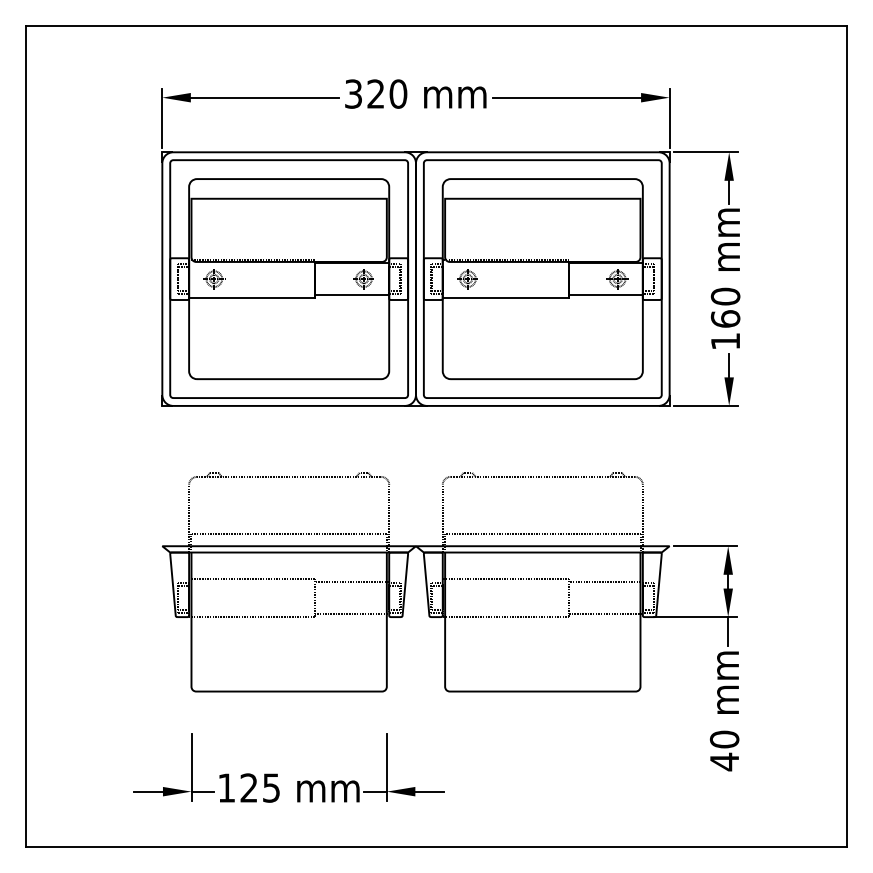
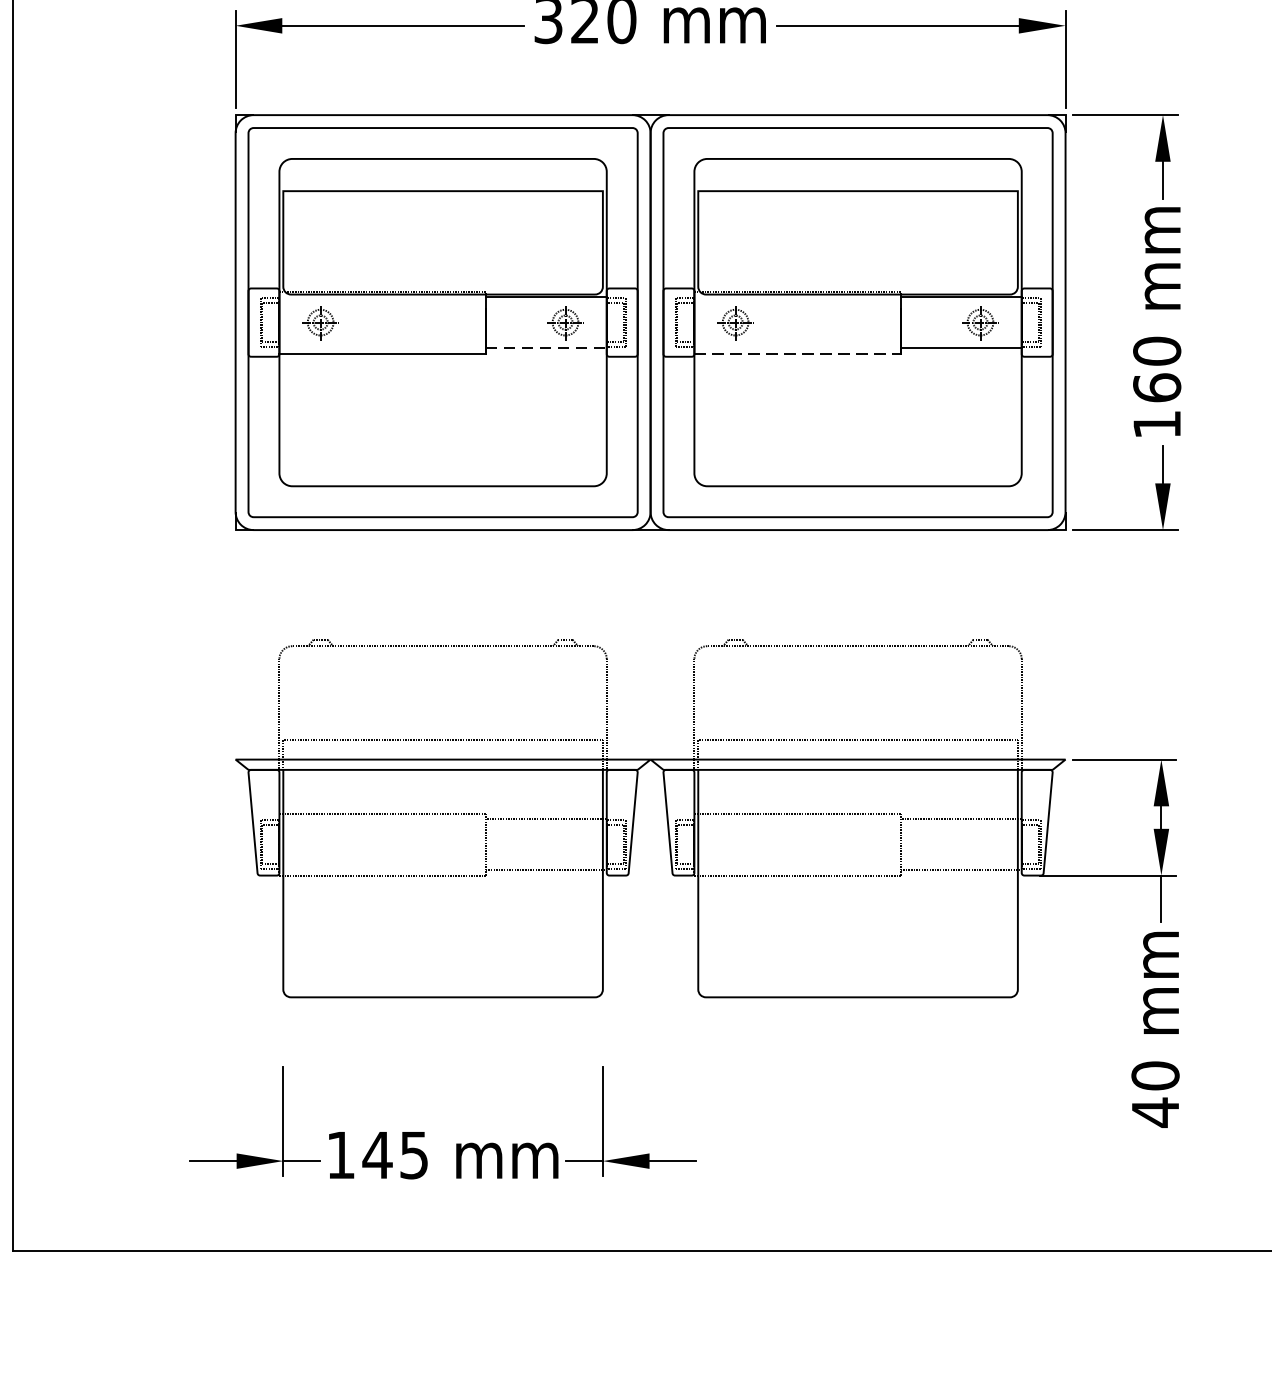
line: (352, 294) -> (546, 347), solid -> dashed
line: (506, 298) -> (798, 354), solid -> dashed
text: (248, 787) -> (376, 1154), 125 -> 145

